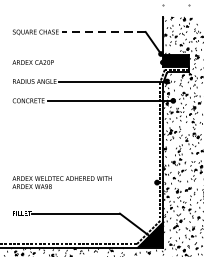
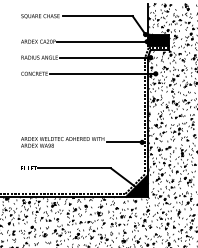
line: (103, 32) -> (97, 16), dashed -> solid
line: (108, 62) -> (101, 41), added
line: (135, 182) -> (124, 142), added

